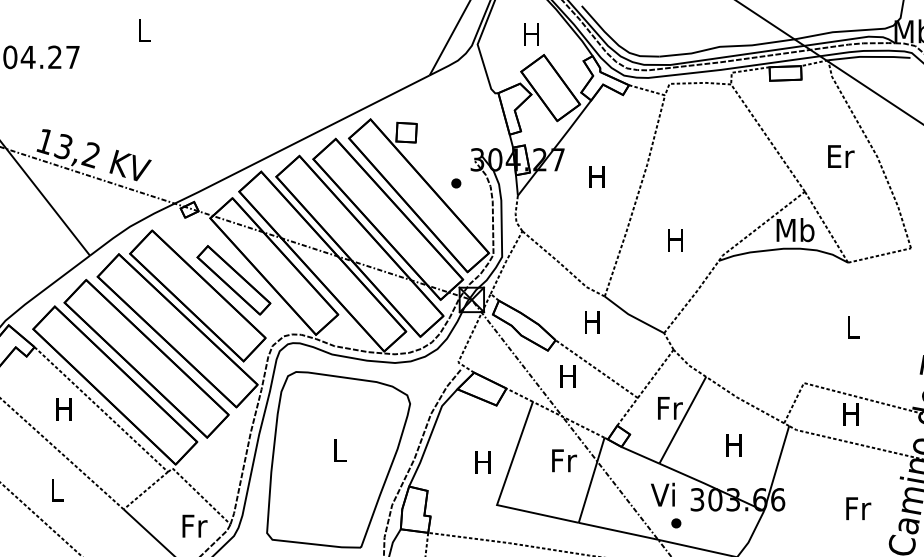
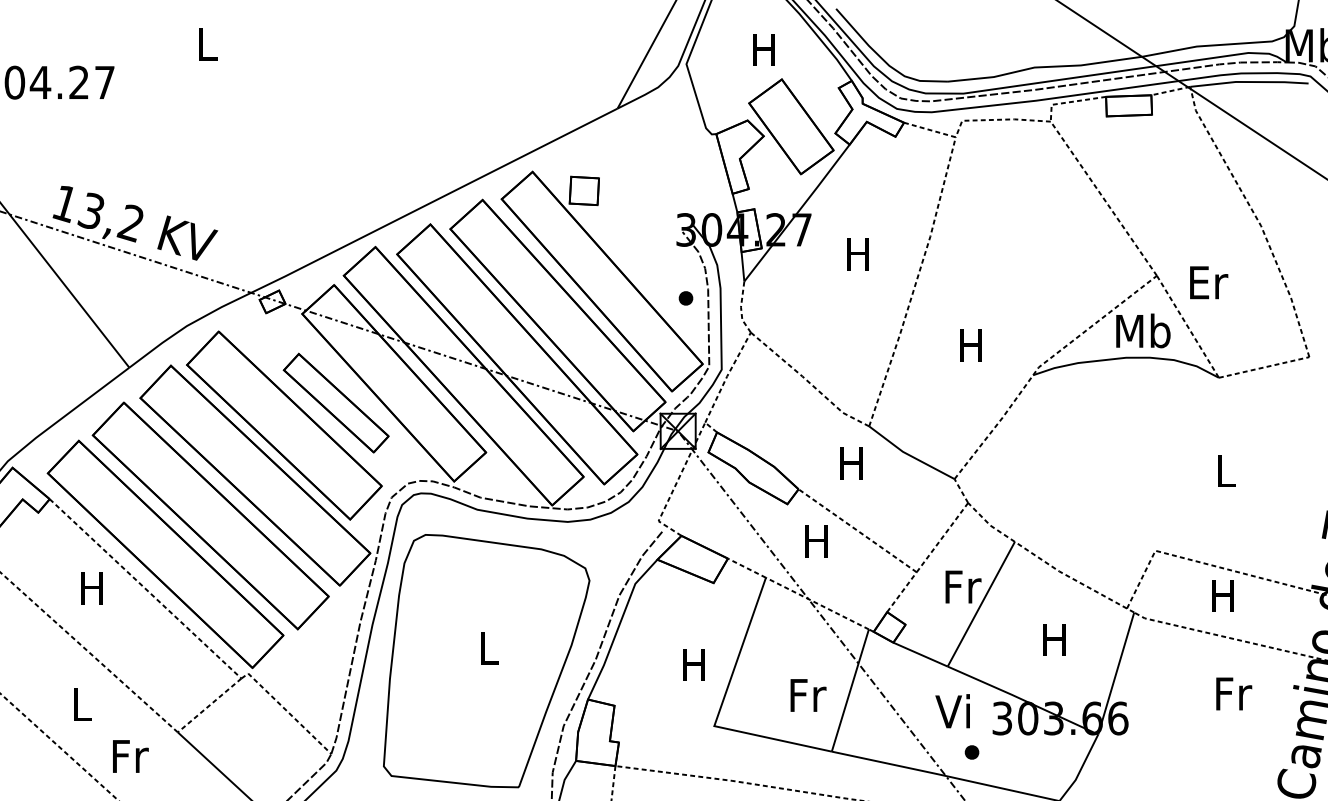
text: (841, 156) -> (1209, 282), moved
part: (456, 183) -> (686, 298), moved
text: (564, 460) -> (808, 695), moved
text: (858, 508) -> (1233, 693), moved
text: (194, 525) -> (130, 755), moved

